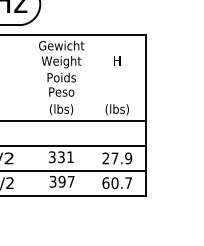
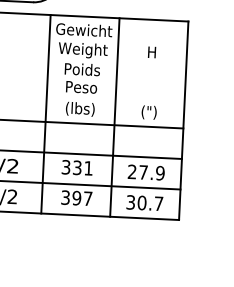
text: (116, 109) -> (148, 112), (lbs) -> (")
line: (33, 114) -> (45, 113), added
line: (89, 114) -> (114, 116), added
text: (105, 183) -> (130, 202), 60.7 -> 30.7

